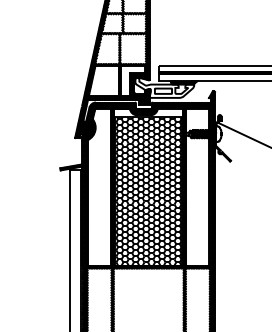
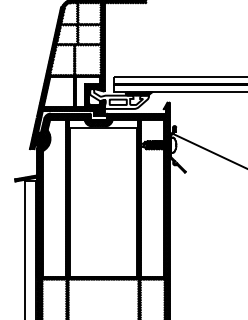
hatch: (148, 191) -> (103, 202), removed

